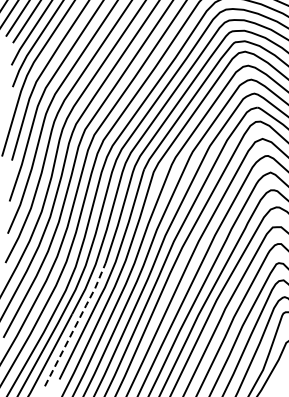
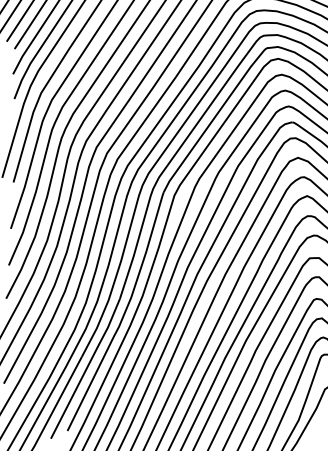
line: (76, 323) -> (86, 367), dashed -> solid

